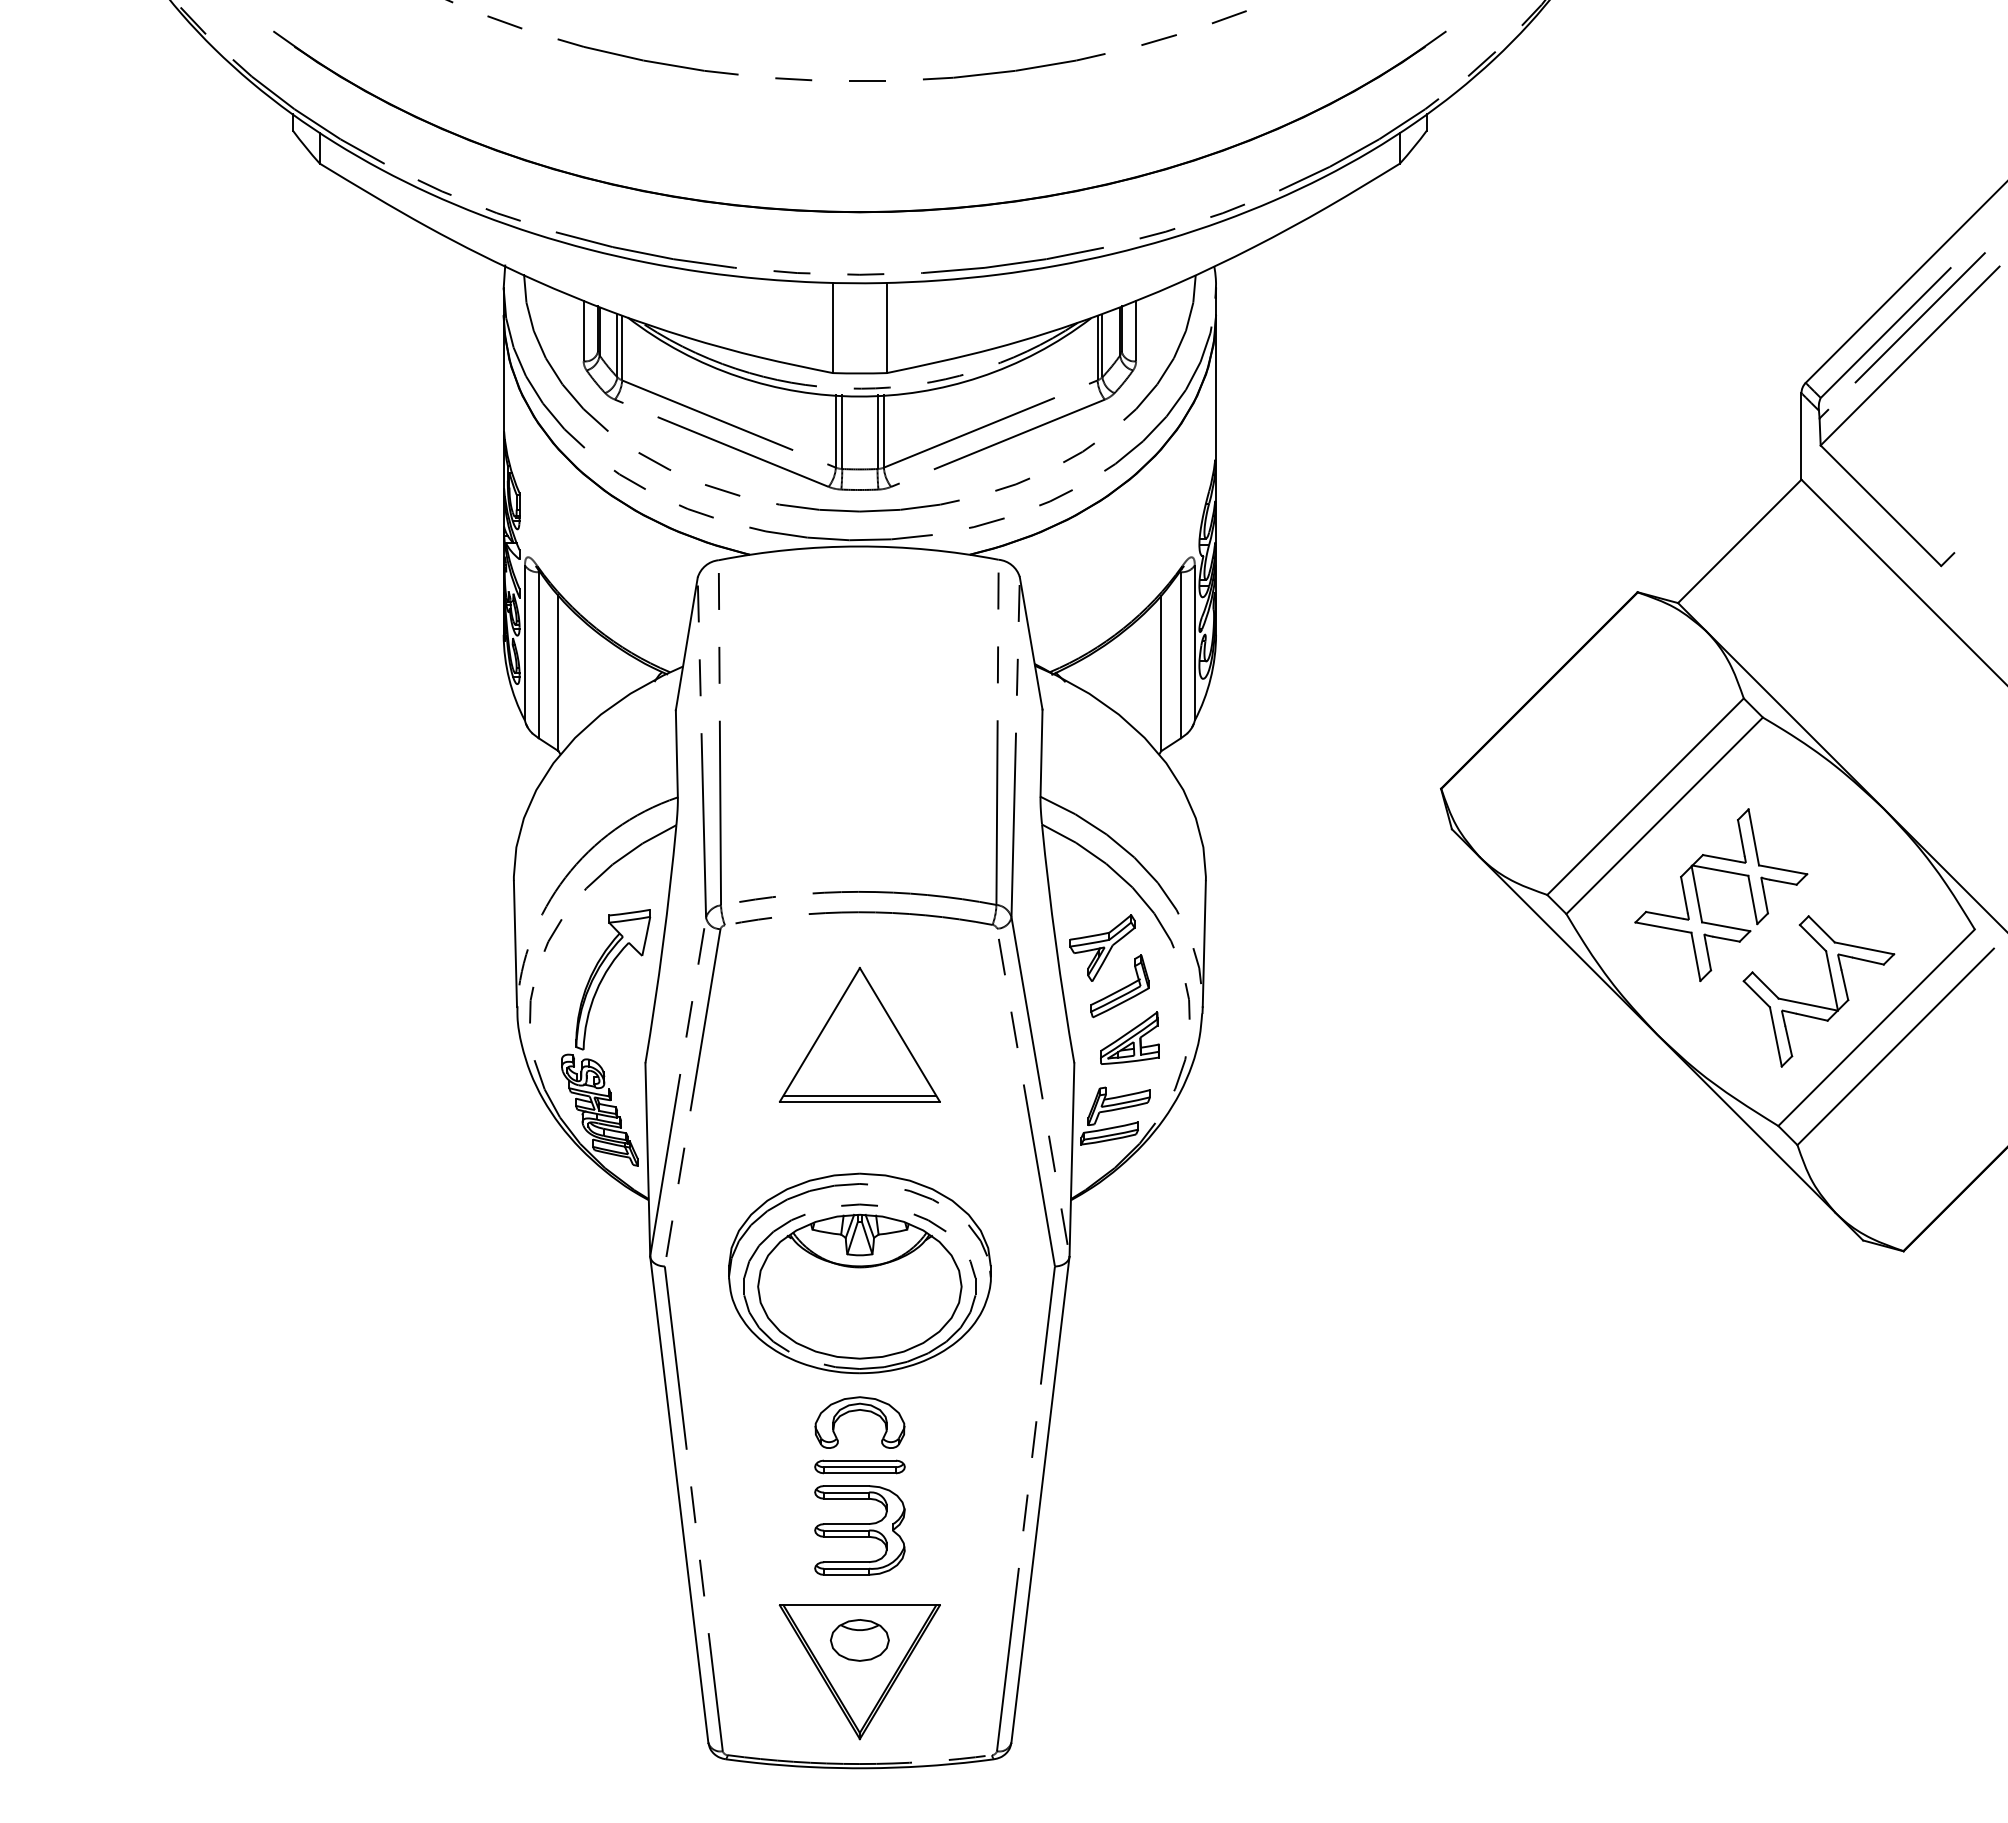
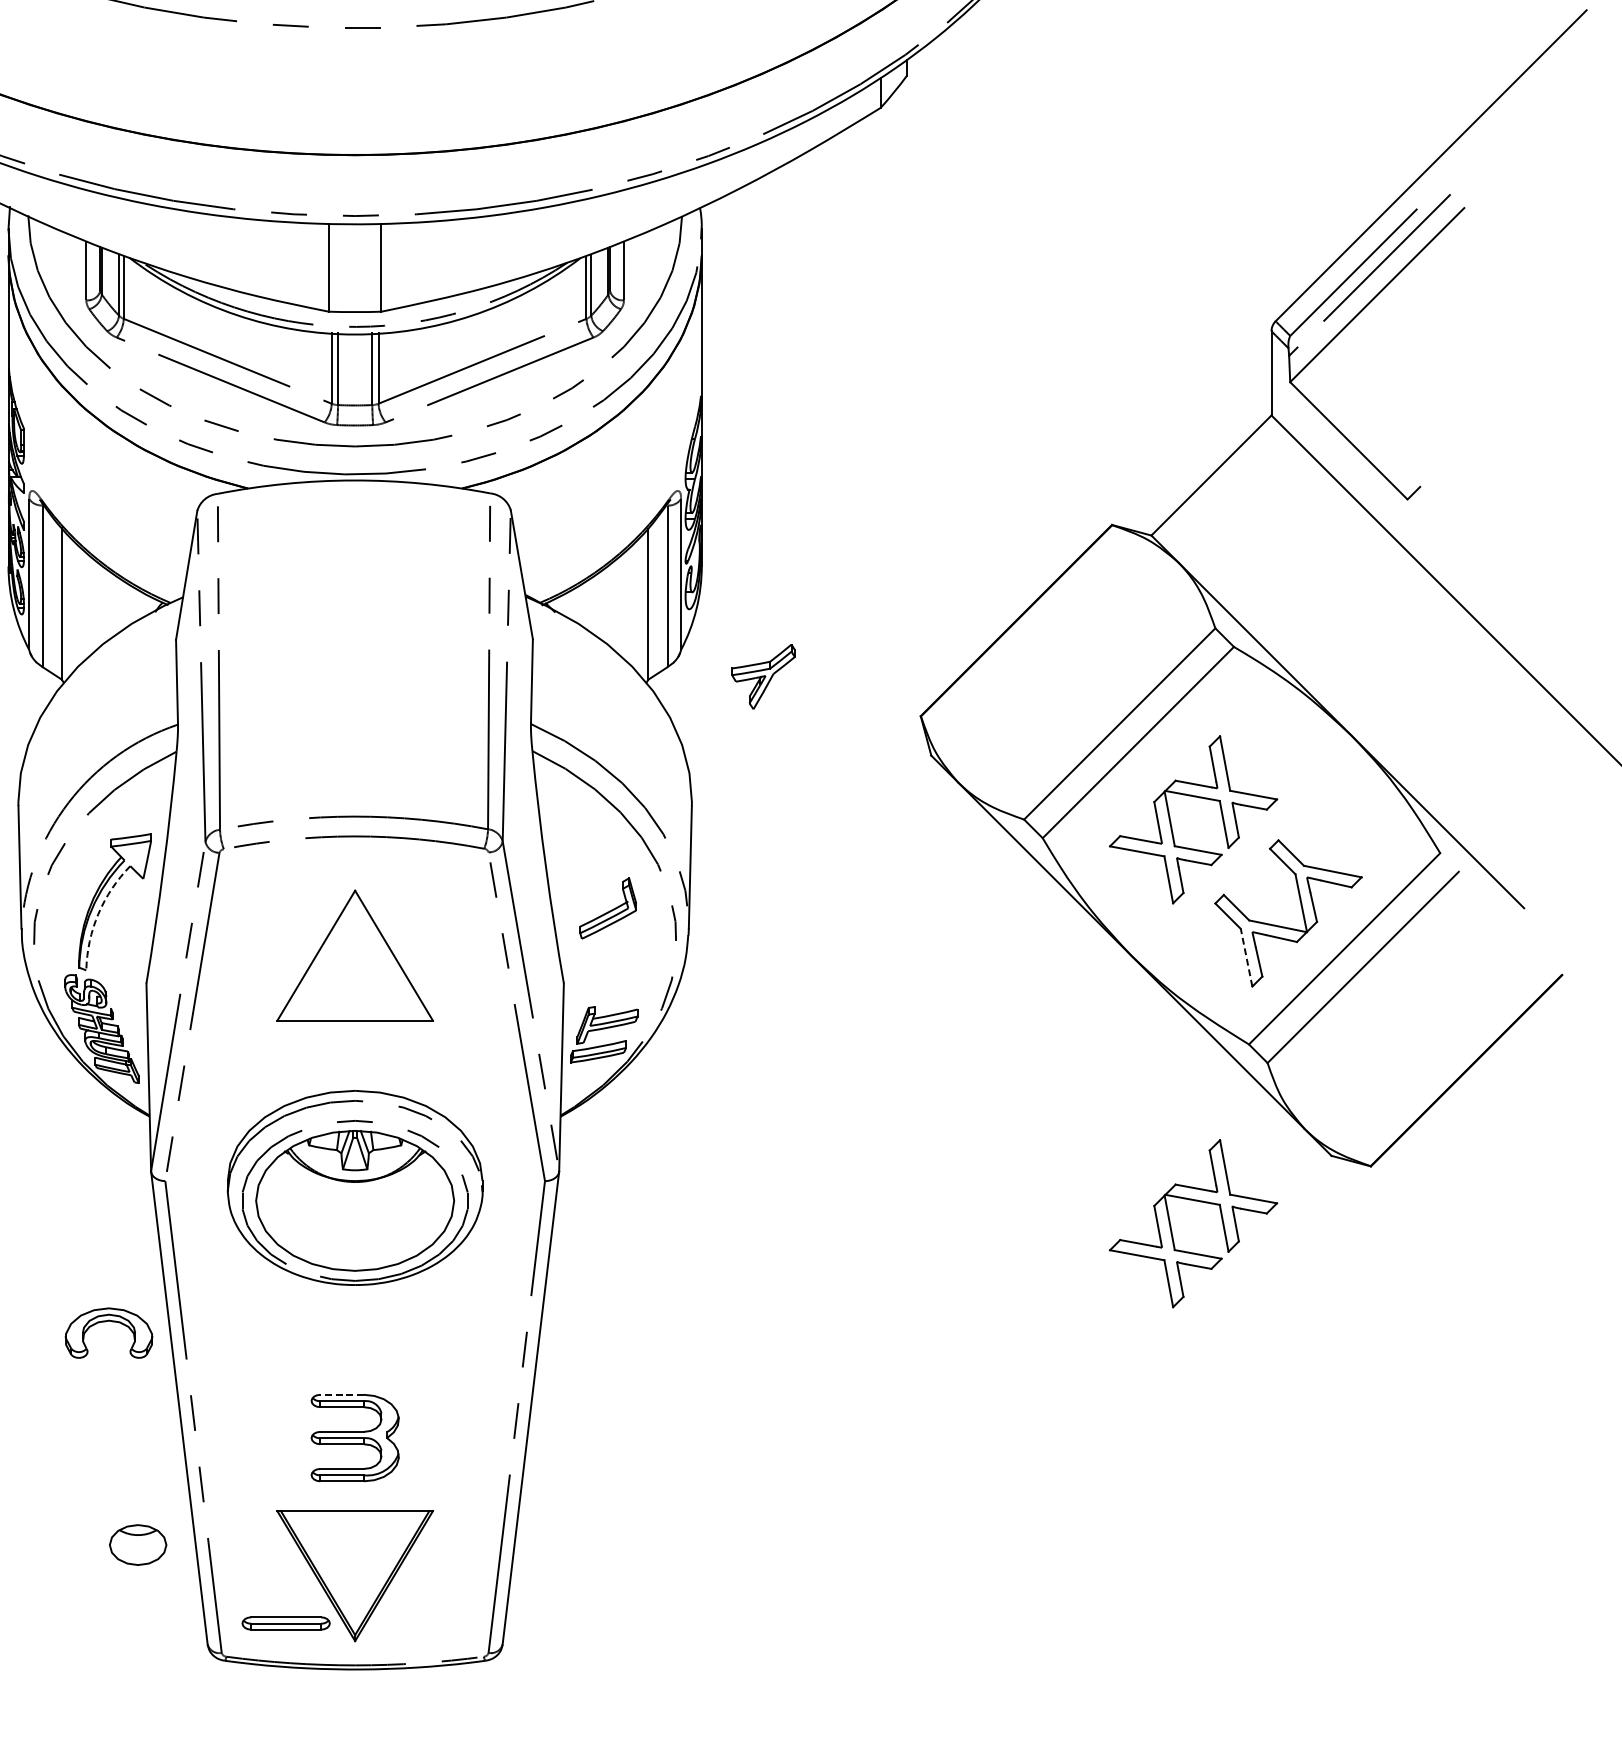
part: (1102, 947) -> (763, 676), moved
arc: (596, 992) -> (98, 914), solid -> dashed
line: (1775, 1036) -> (1246, 957), solid -> dashed
part: (1129, 1037) -> (617, 958), removed
line: (859, 1095) -> (354, 1014), removed
part: (1699, 1316) -> (1172, 1229), added
part: (857, 1411) -> (106, 1322), moved
part: (859, 1466) -> (285, 1623), moved
line: (846, 1486) -> (342, 1395), solid -> dashed
part: (859, 1640) -> (137, 1545), moved

